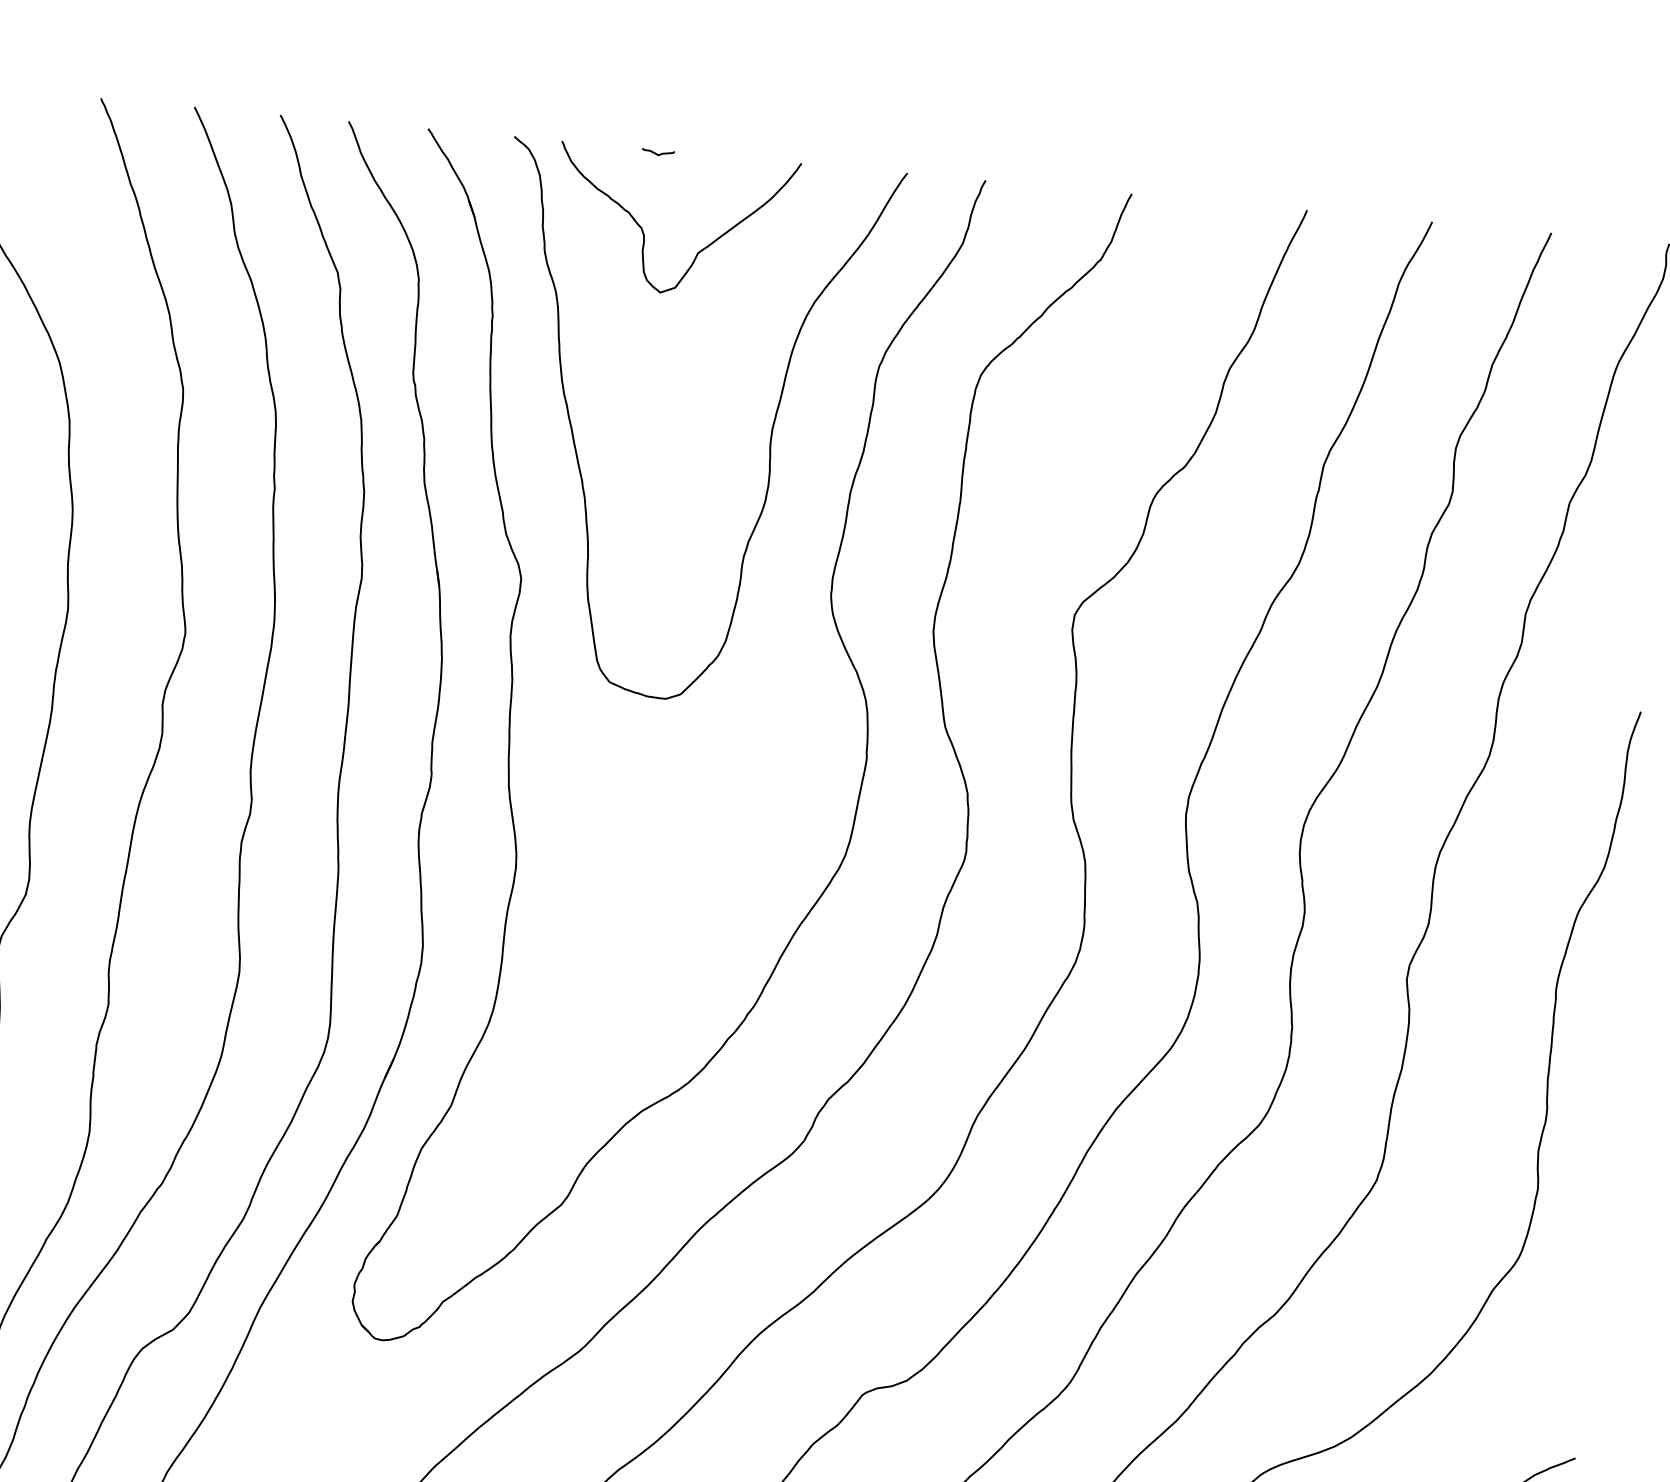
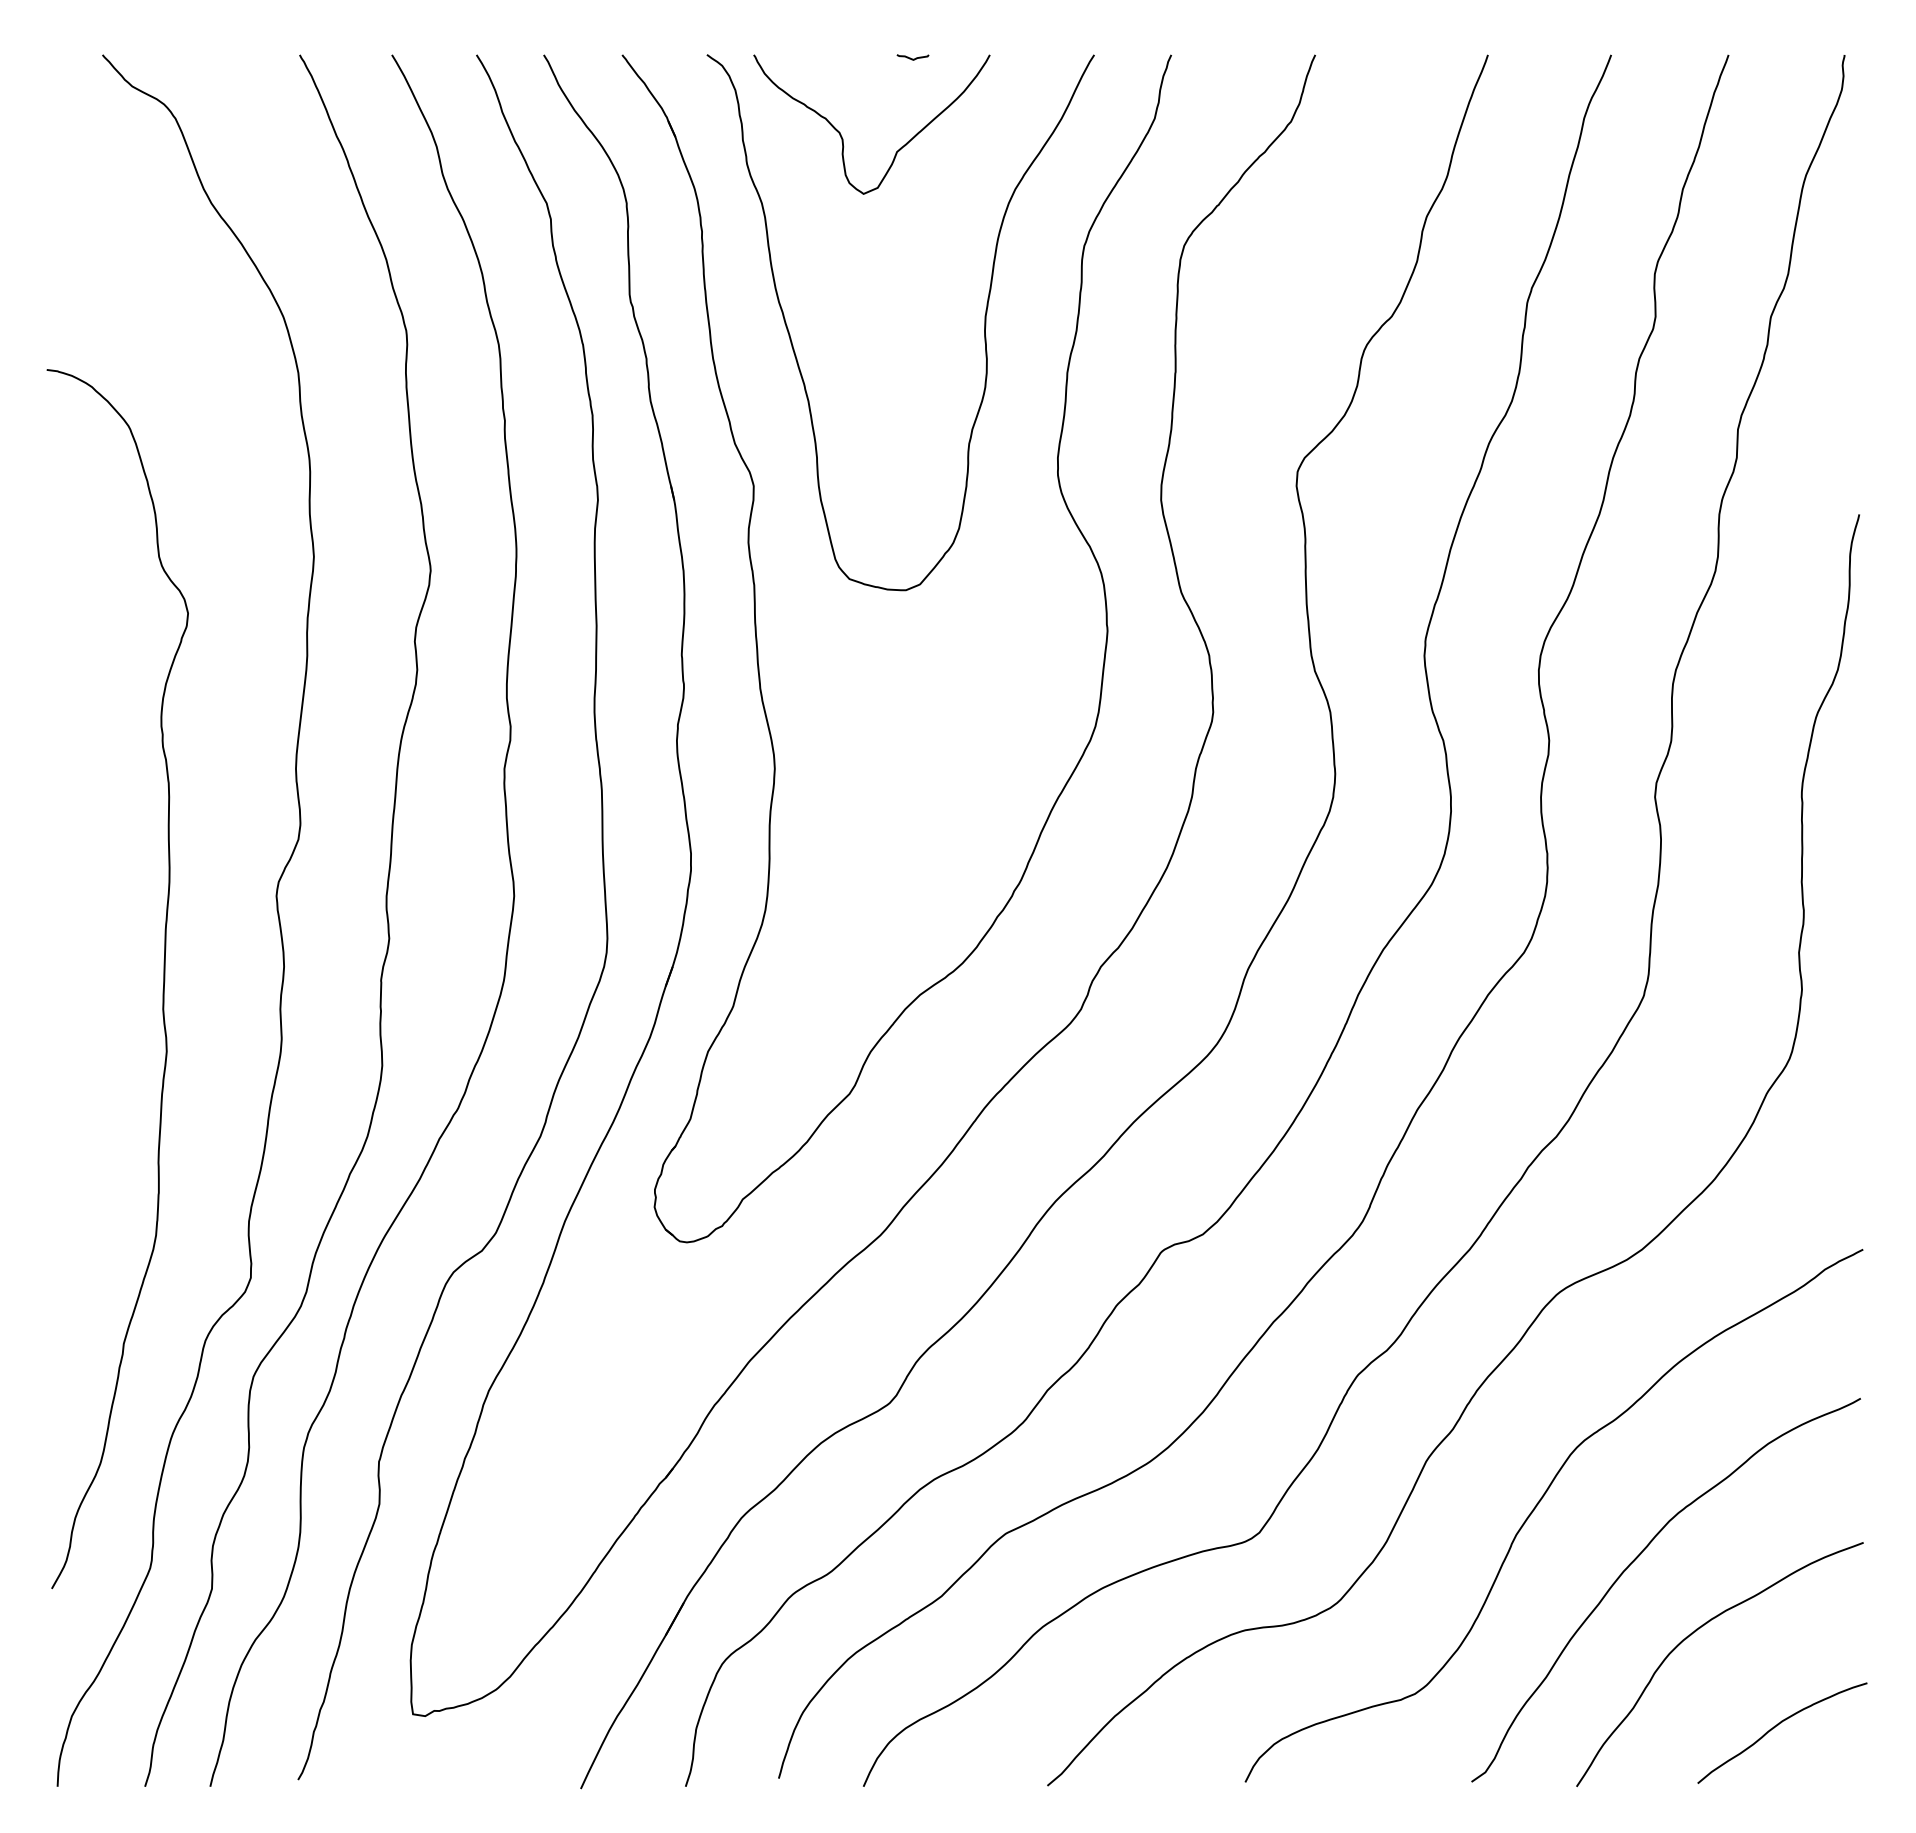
curve: (657, 153) -> (912, 58), moved

